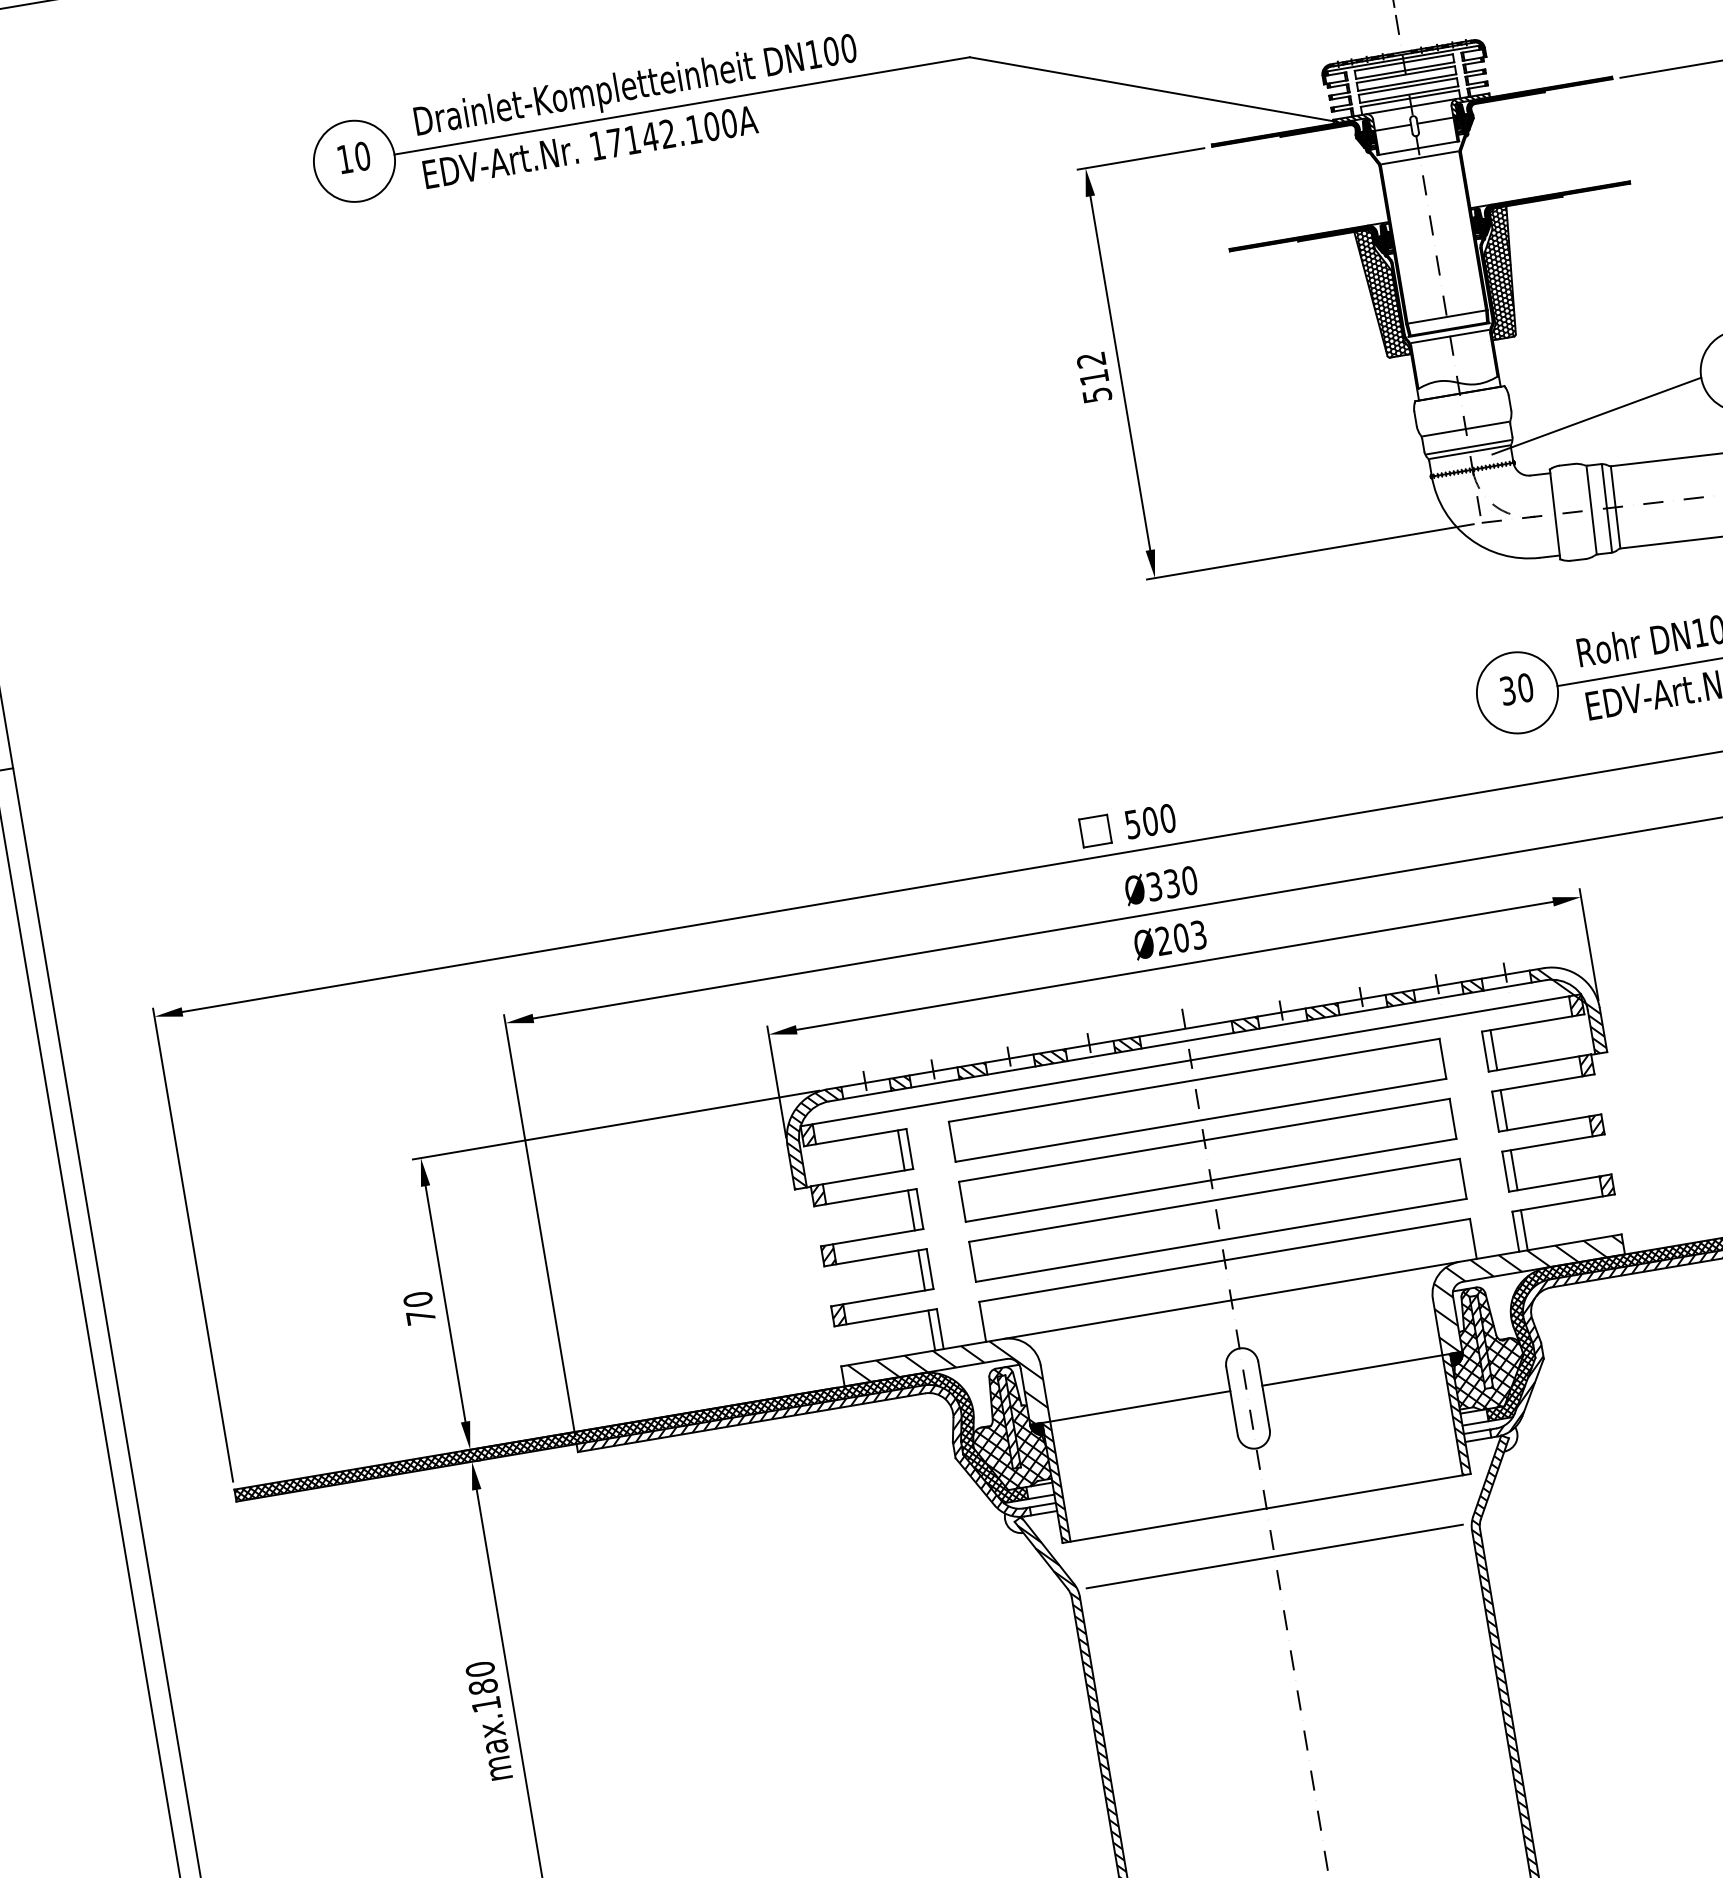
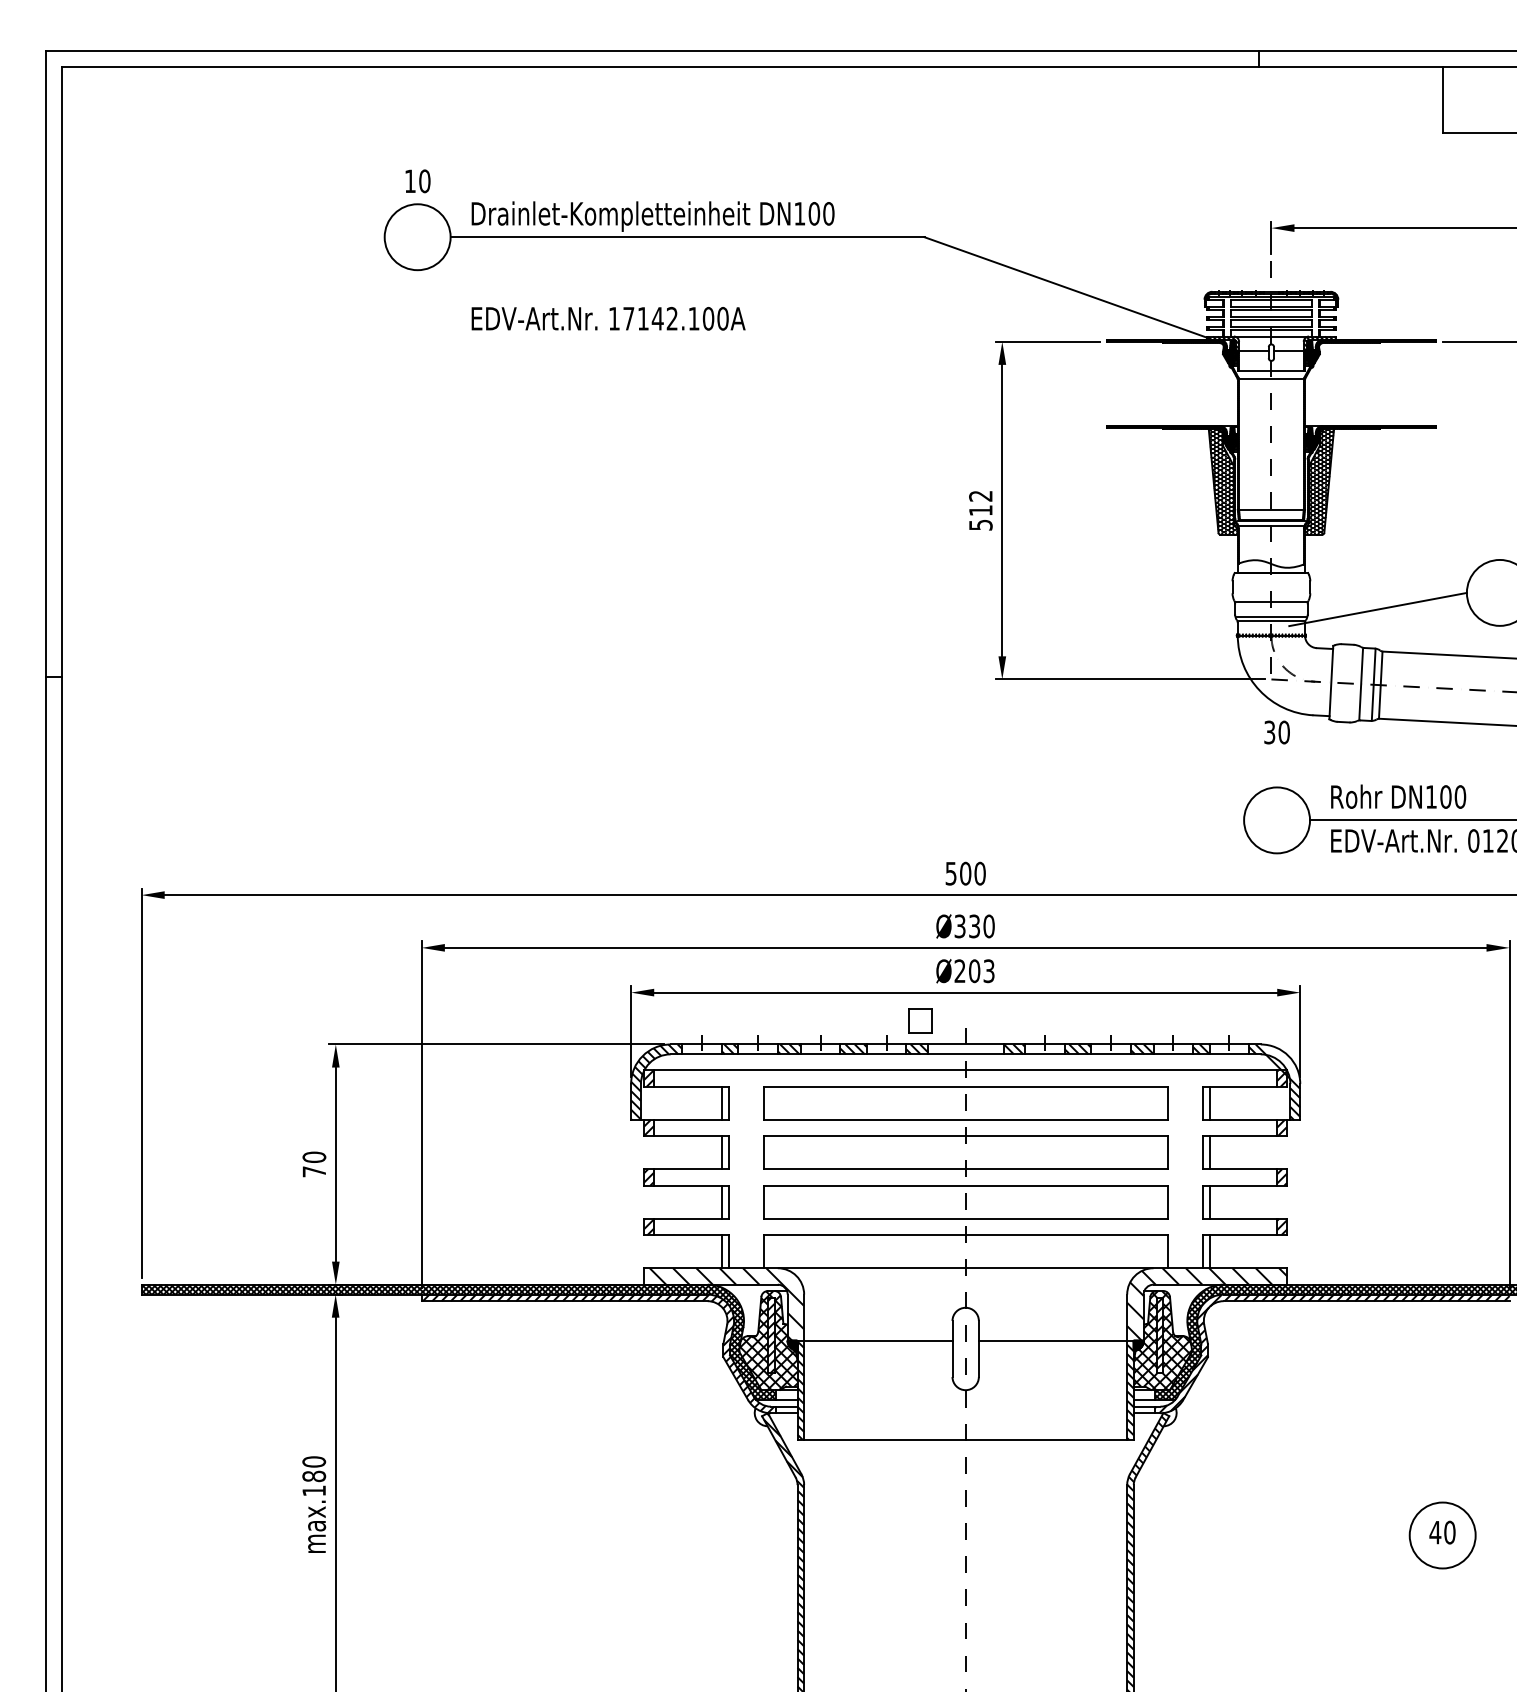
text: (590, 146) -> (608, 318), moved
text: (353, 158) -> (417, 181), moved
text: (1516, 689) -> (1276, 732), moved
part: (1095, 830) -> (920, 1020), moved
line: (1274, 1556) -> (965, 1479), removed

